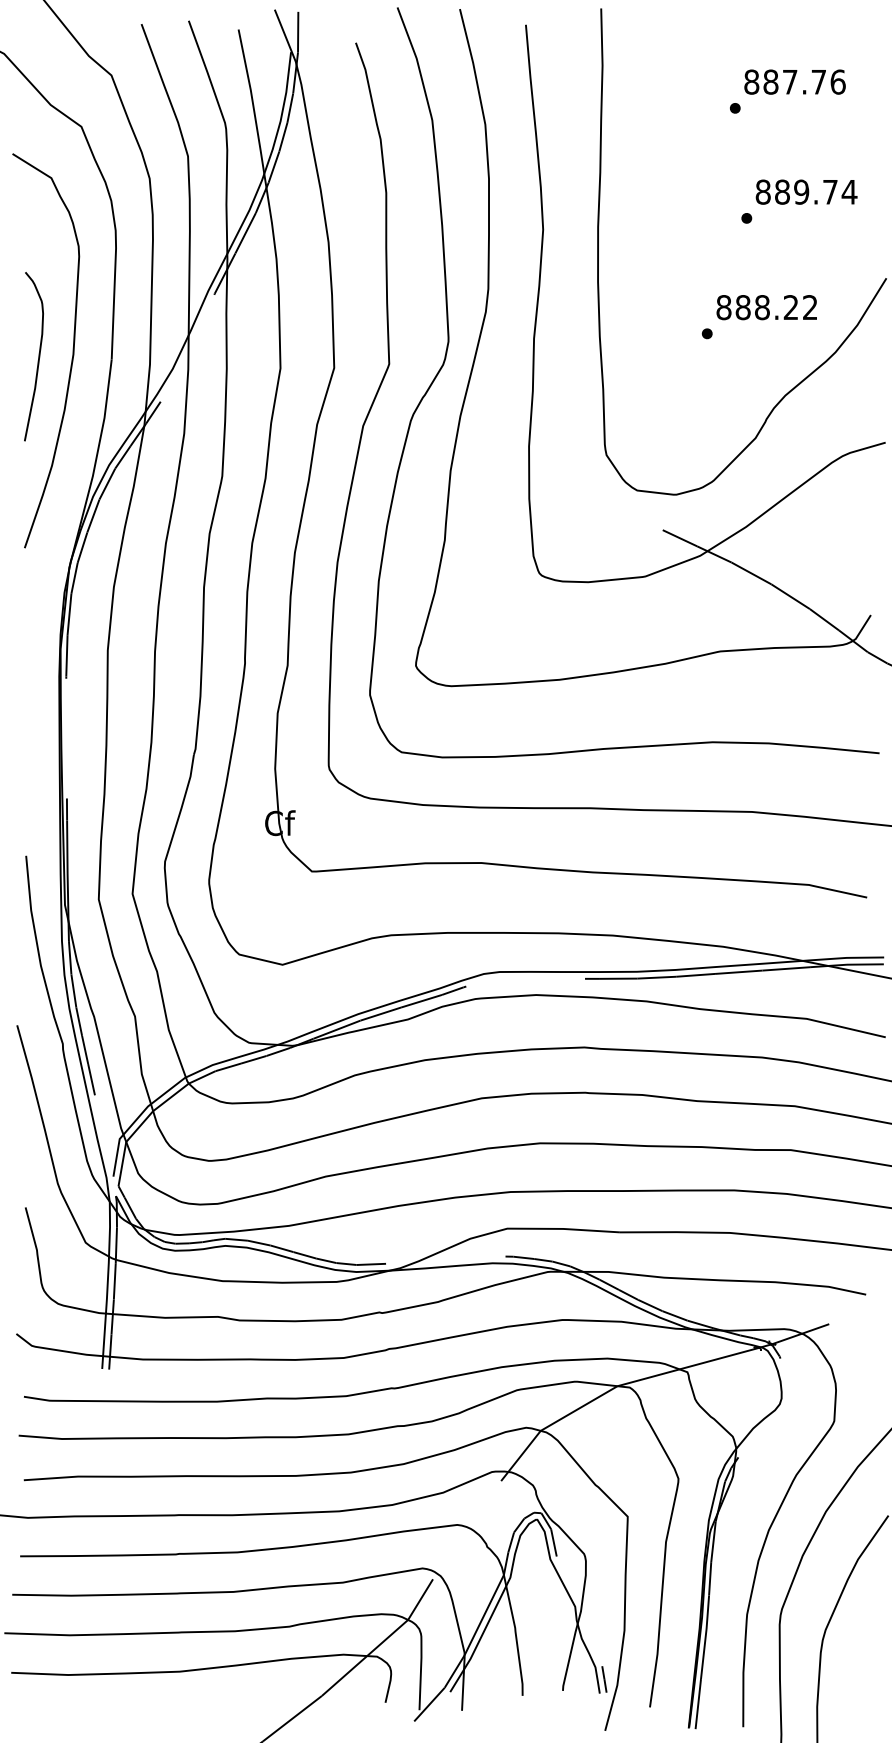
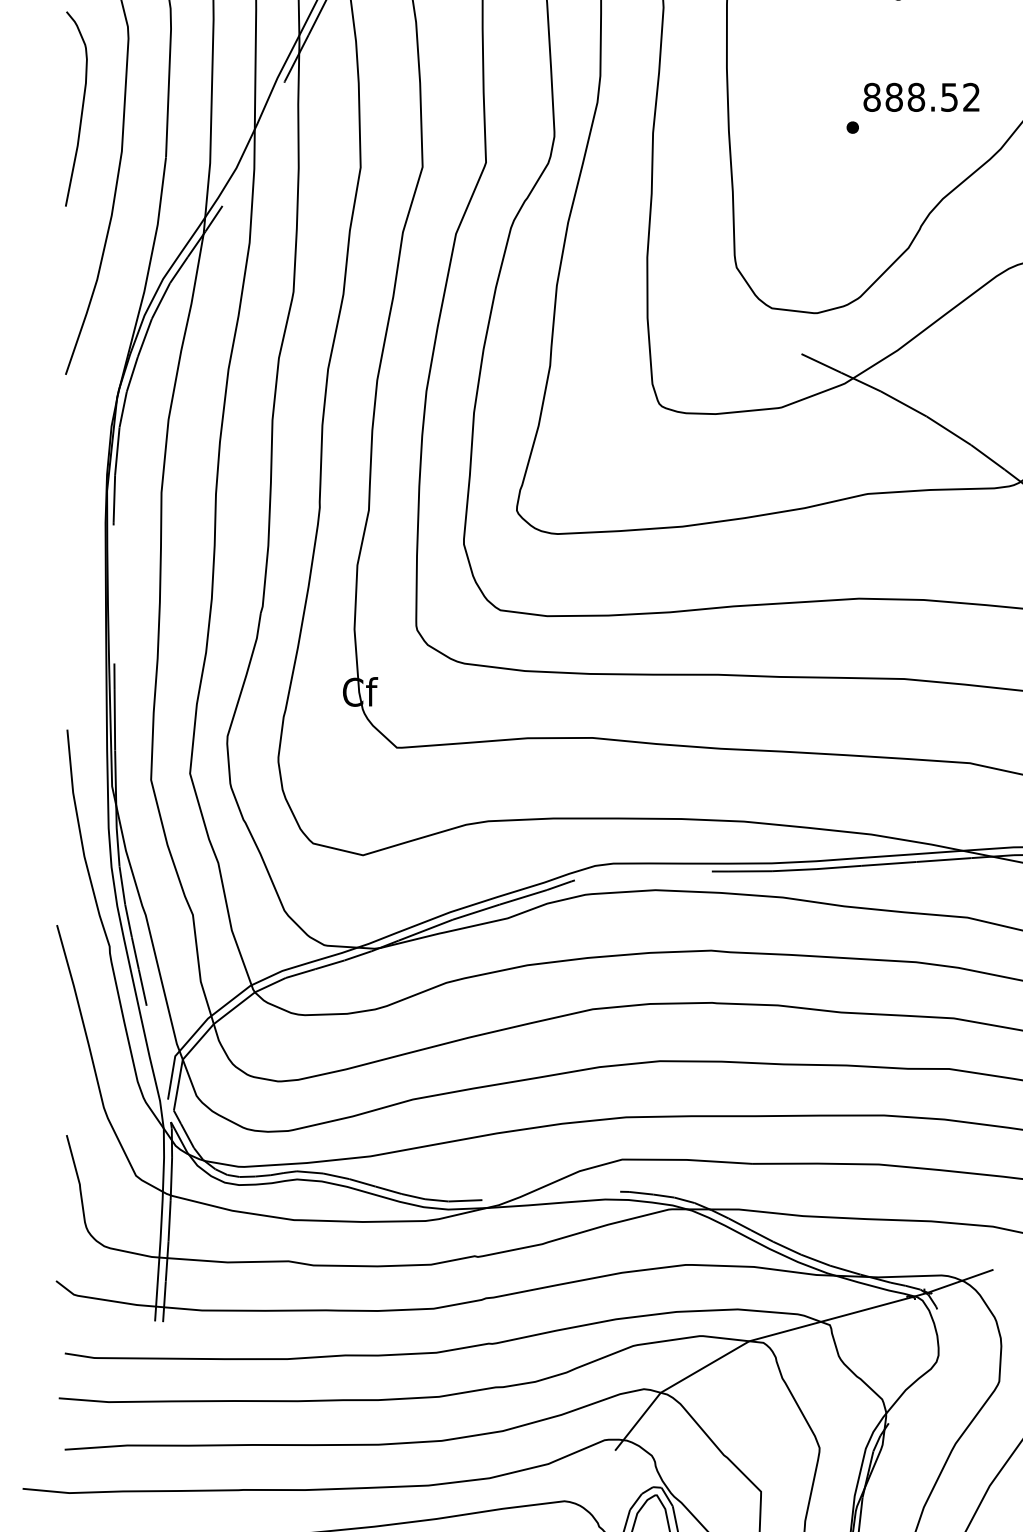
text: (790, 307) -> (948, 97), 888.22 -> 888.52
curve: (38, 356) -> (81, 108), moved

